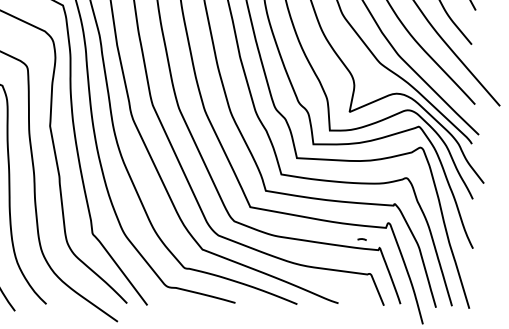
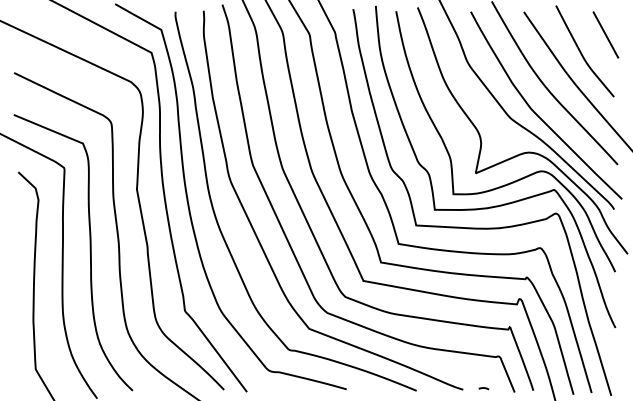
line: (361, 239) -> (483, 388), moved

